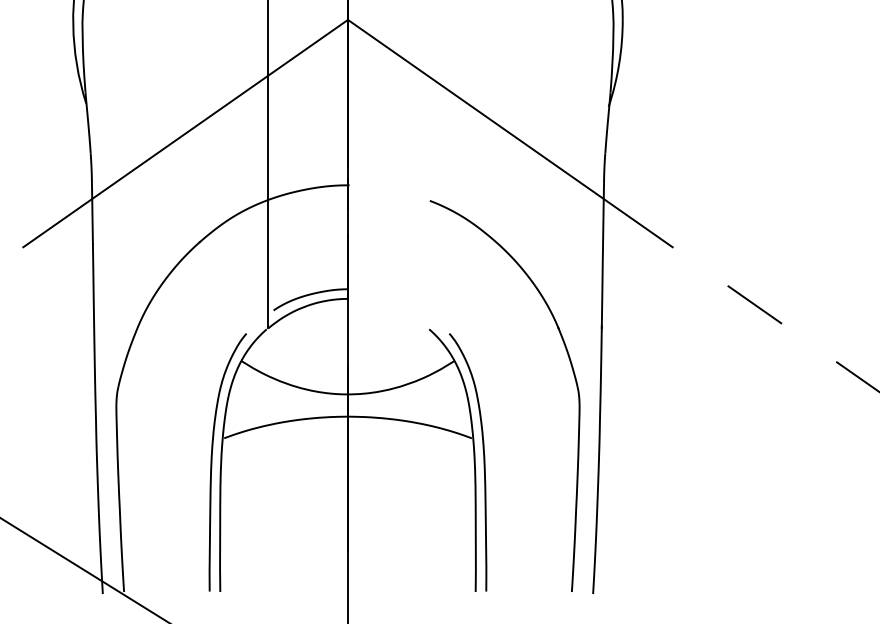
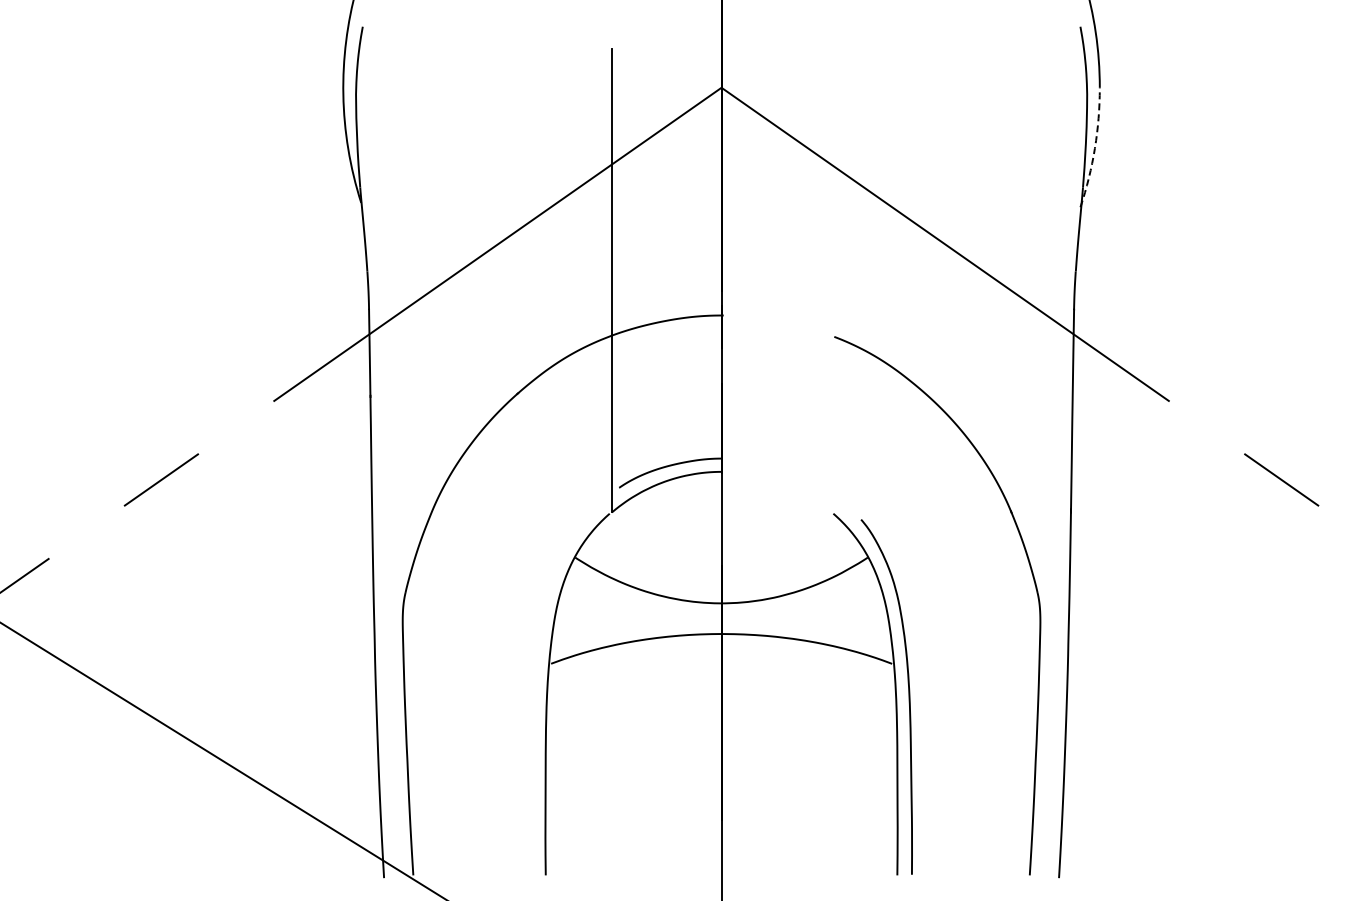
arc: (618, 64) -> (1094, 148), solid -> dashed
curve: (212, 462) -> (534, 696), removed

